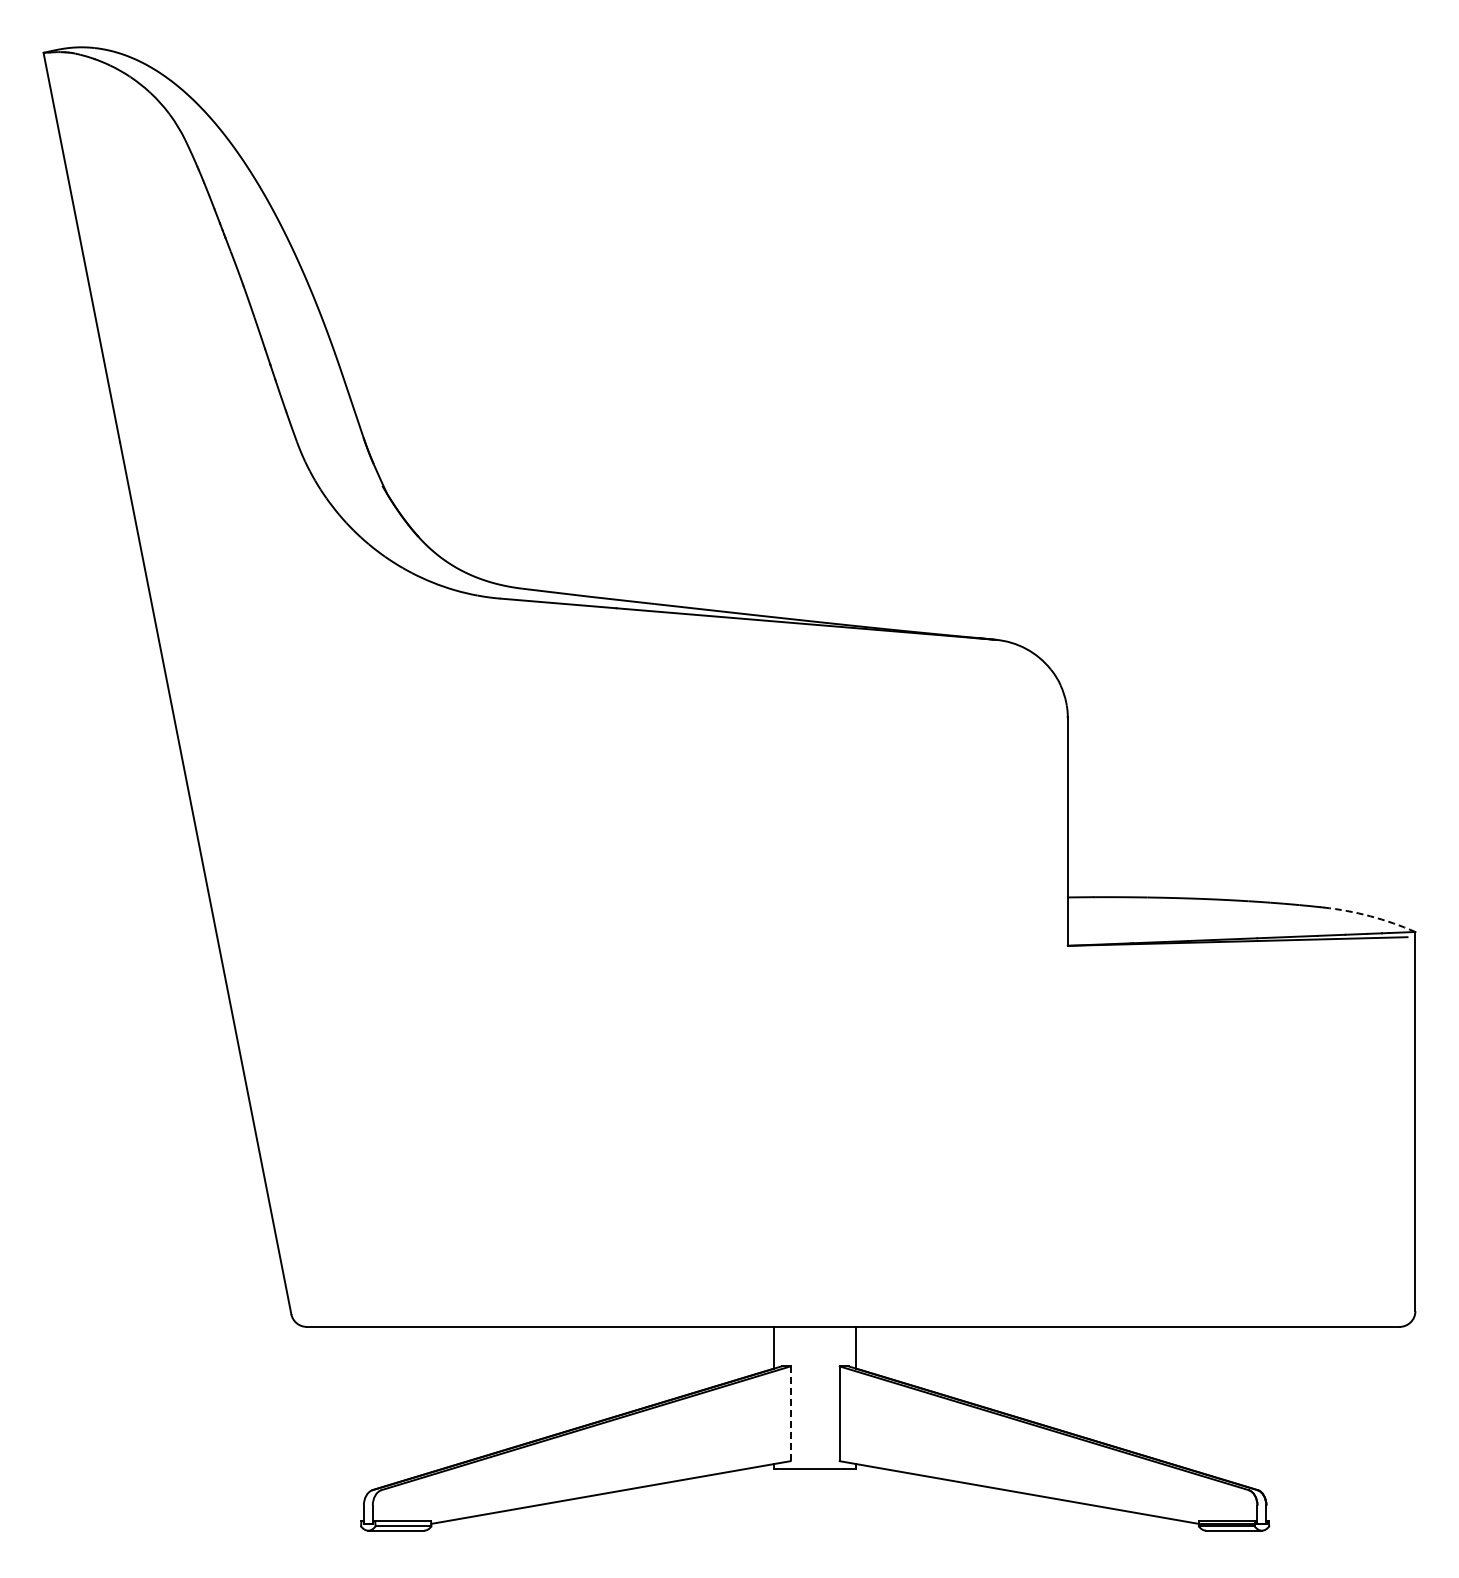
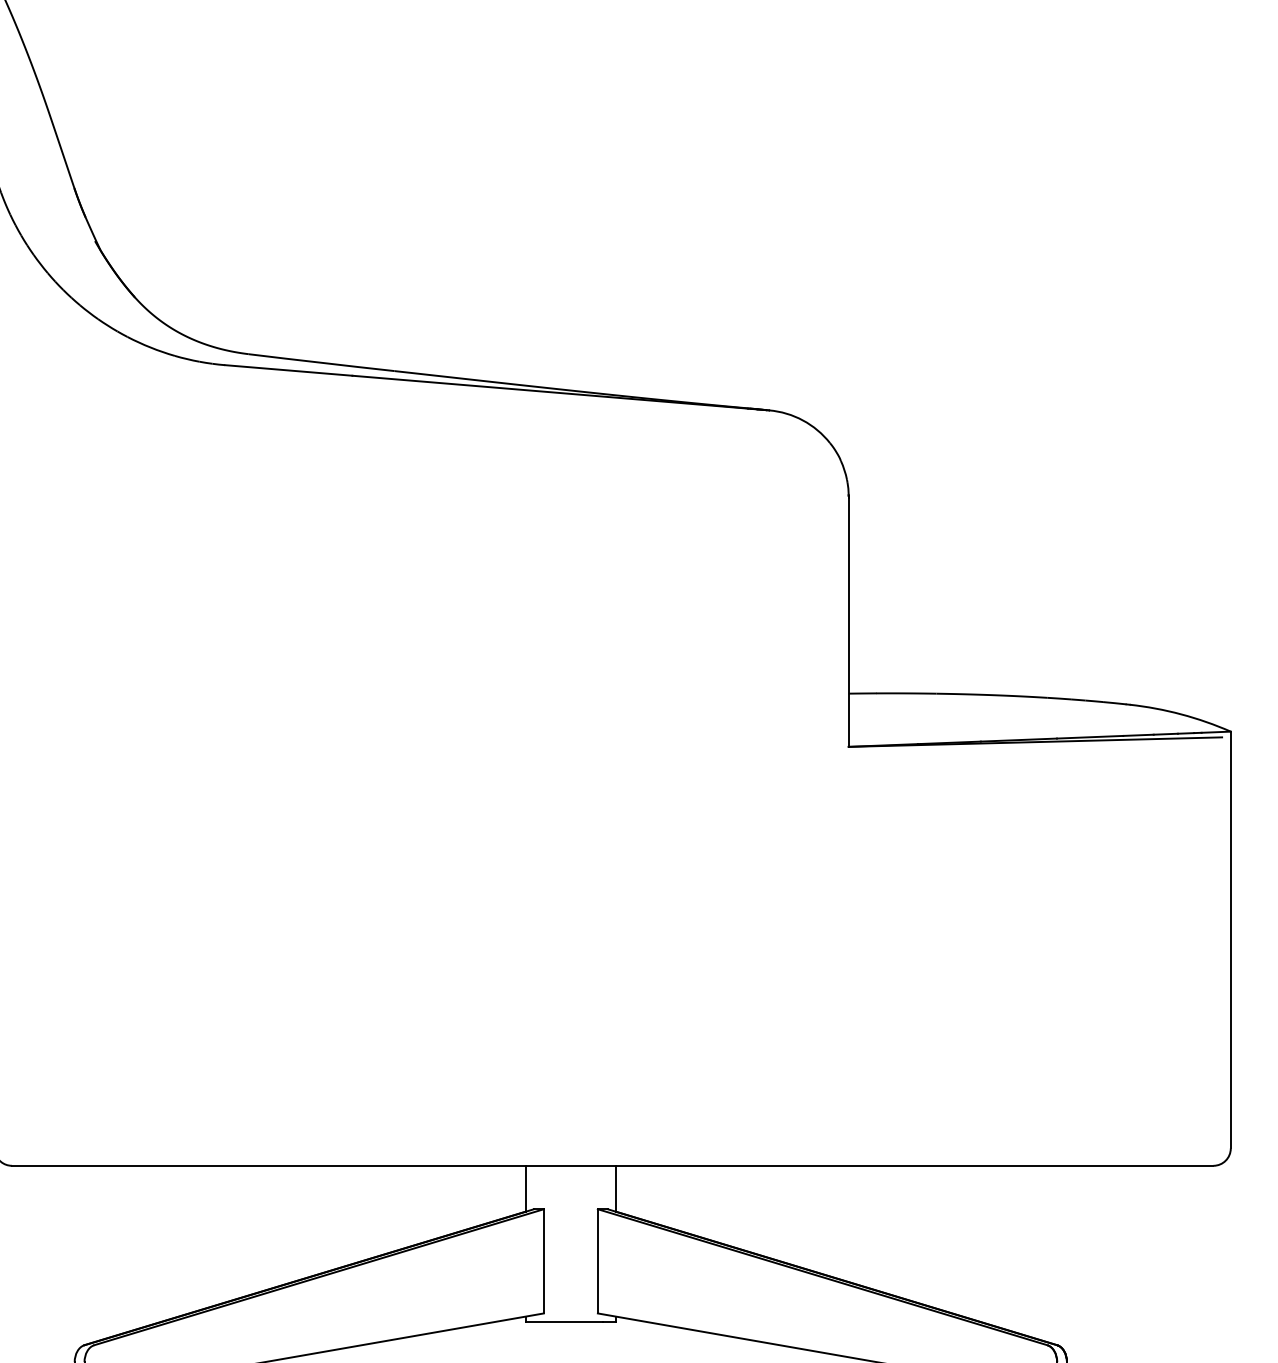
arc: (1370, 916) -> (1181, 714), dashed -> solid
line: (790, 1413) -> (543, 1261), dashed -> solid

